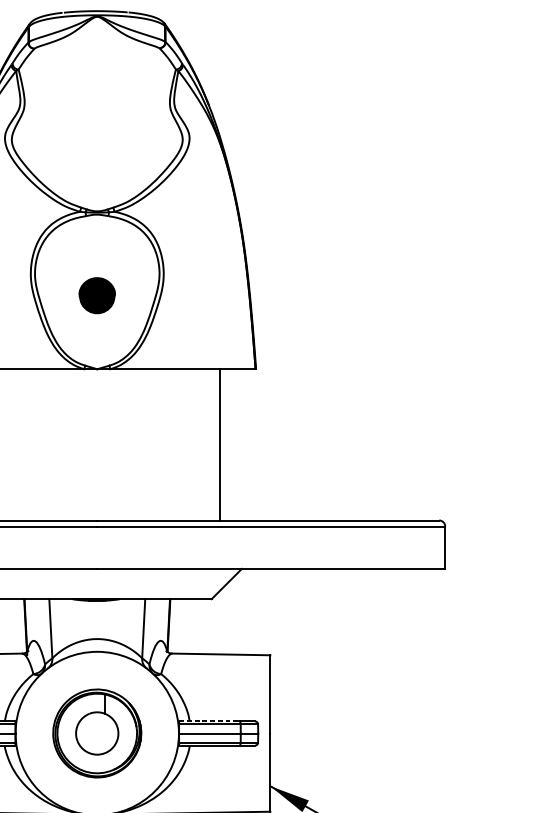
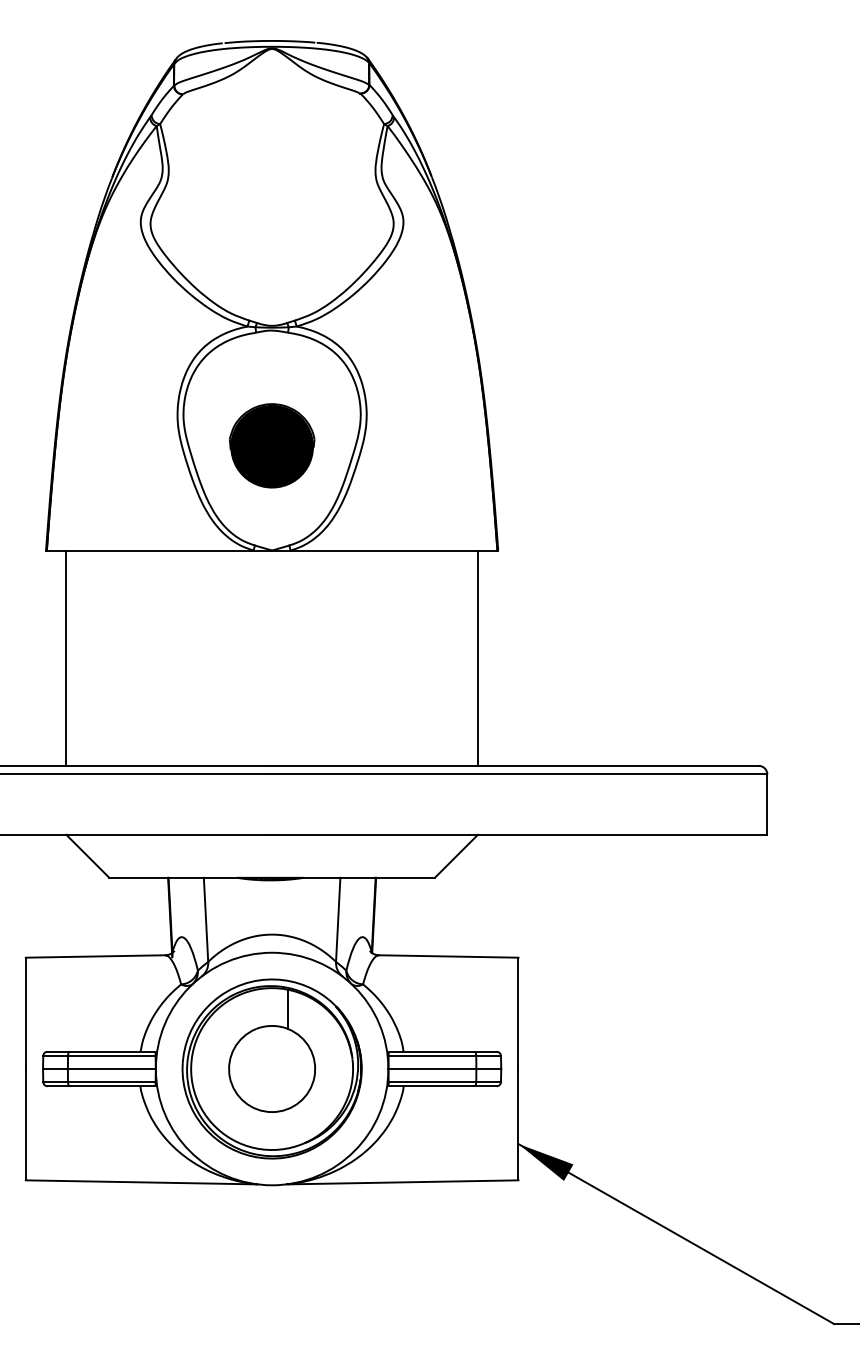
part: (96, 295) -> (271, 445), size x1.67
line: (219, 444) -> (477, 657), moved
line: (209, 721) -> (431, 1051), dashed -> solid
part: (96, 733) -> (271, 1068), size x1.43

